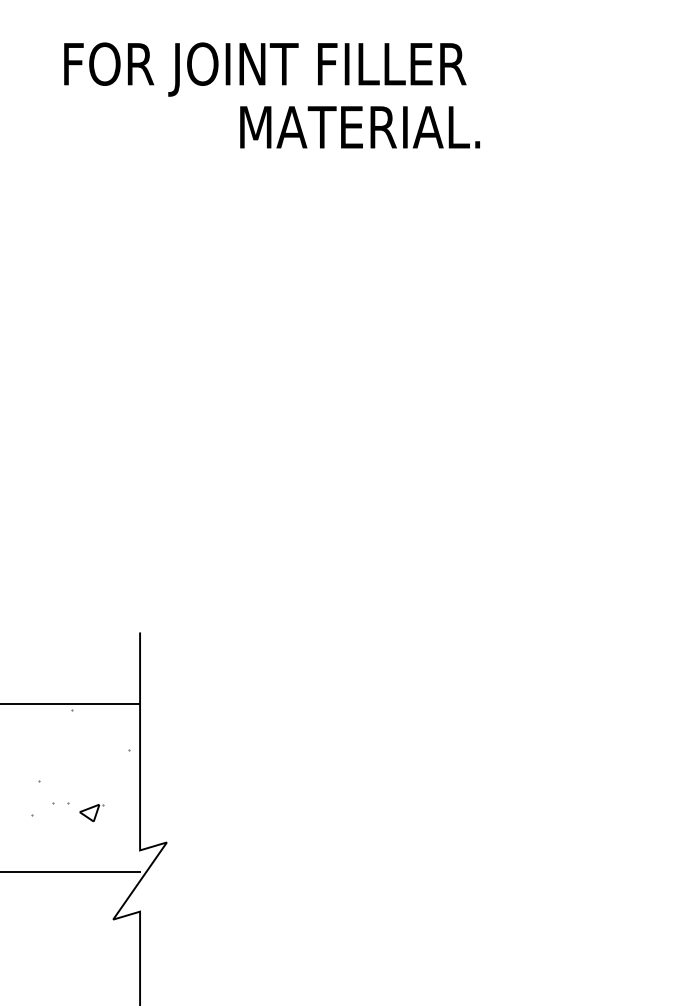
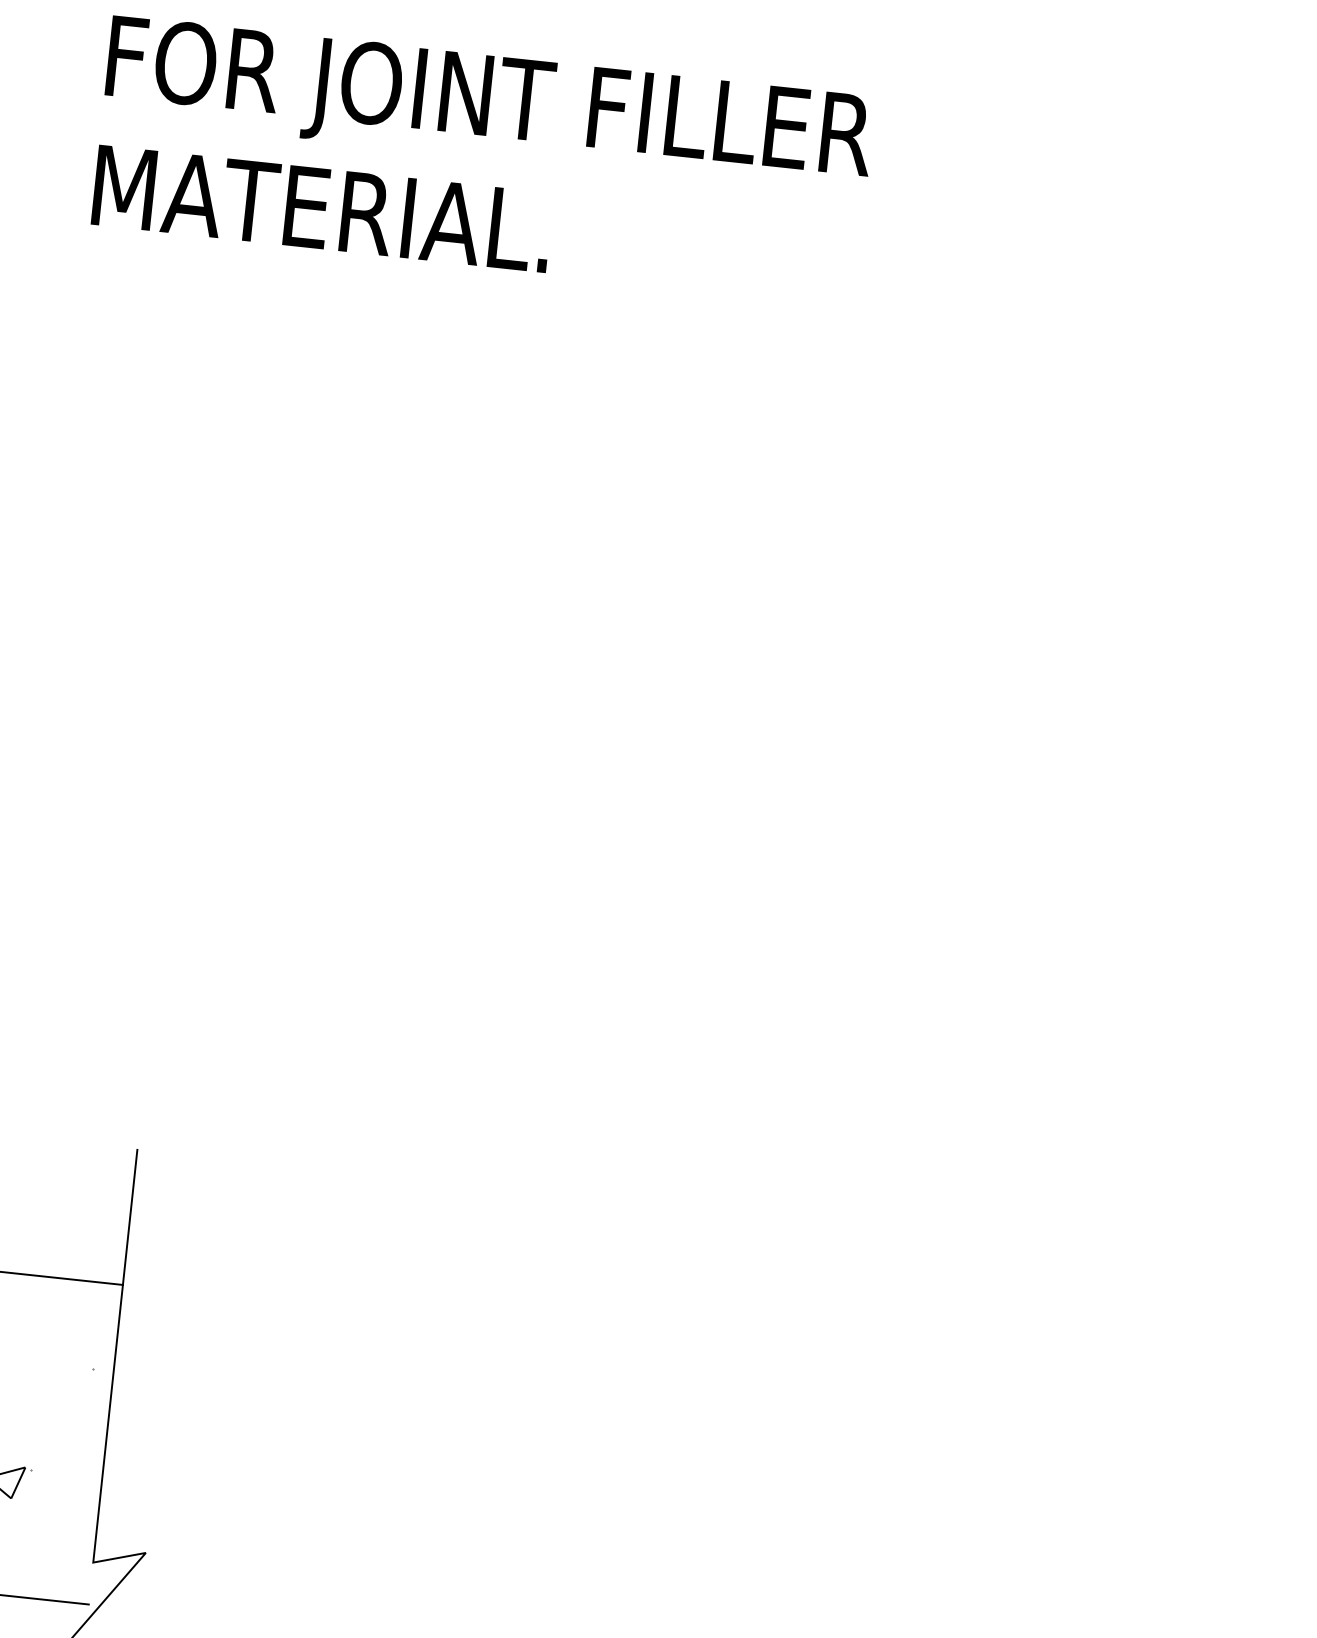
text: (359, 127) -> (321, 209), moved

